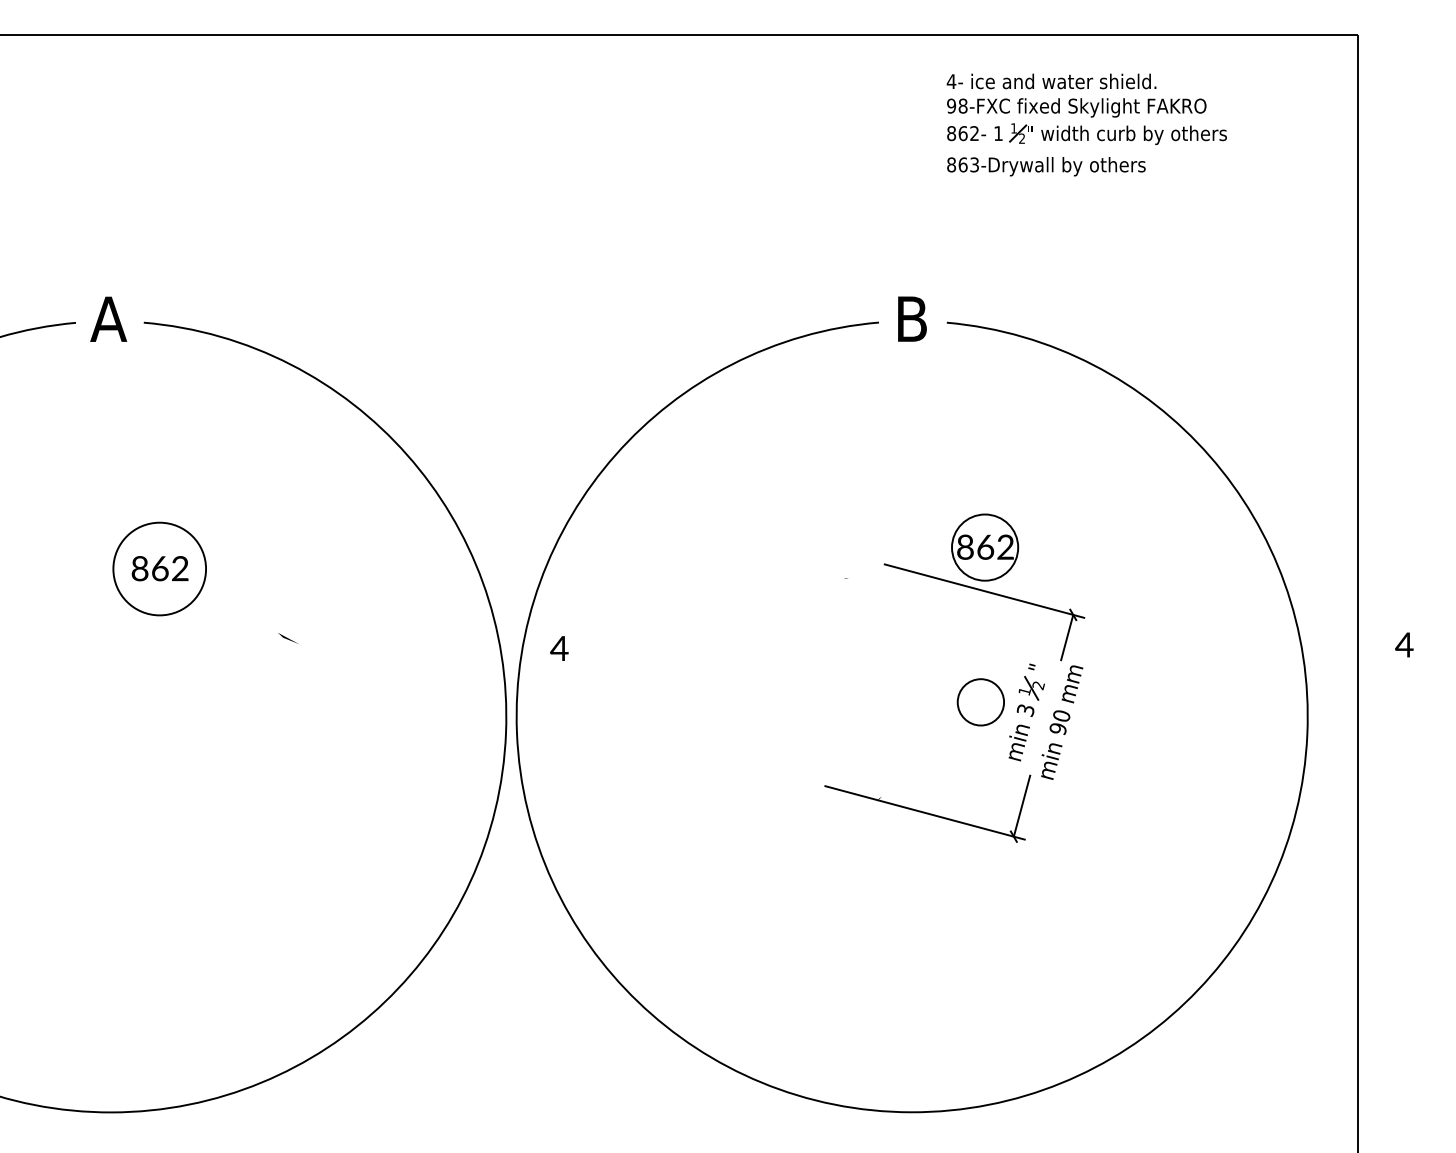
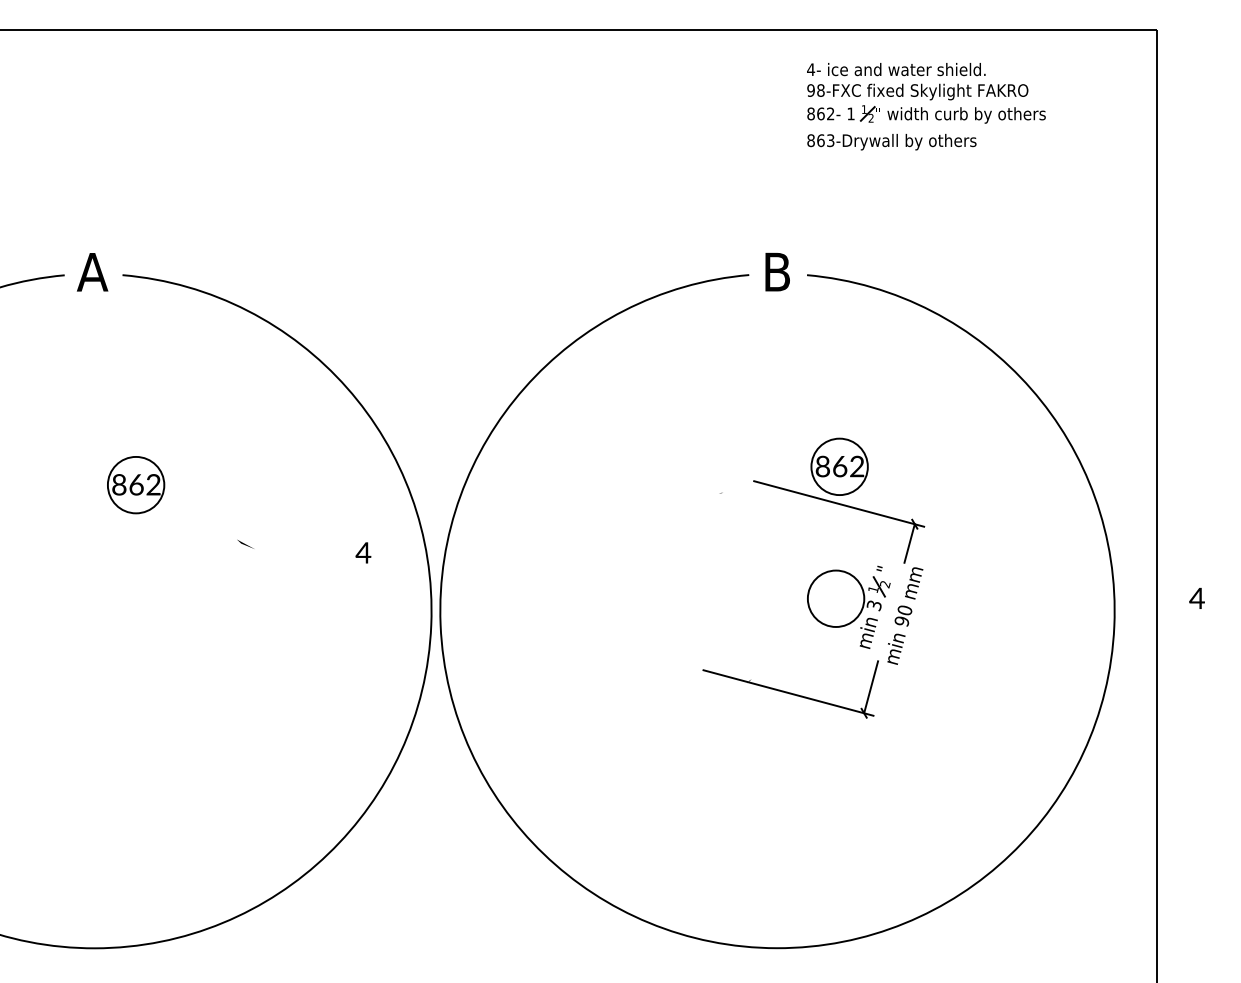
circle: (159, 568) -> (135, 484), size x0.71
text: (1404, 644) -> (1197, 598), moved
text: (559, 648) -> (363, 552), moved
circle: (980, 702) -> (835, 598), size x1.43

